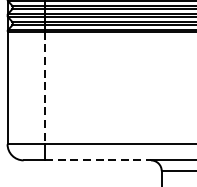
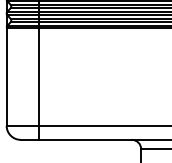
line: (45, 88) -> (39, 77), dashed -> solid
line: (99, 159) -> (86, 139), dashed -> solid

